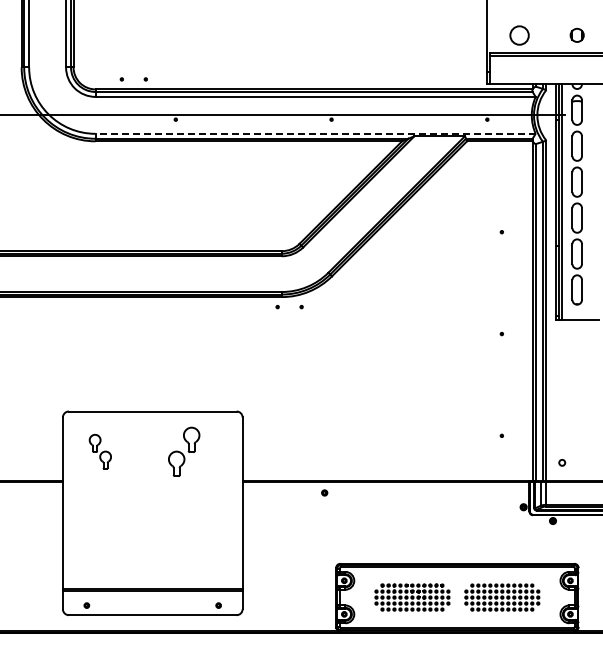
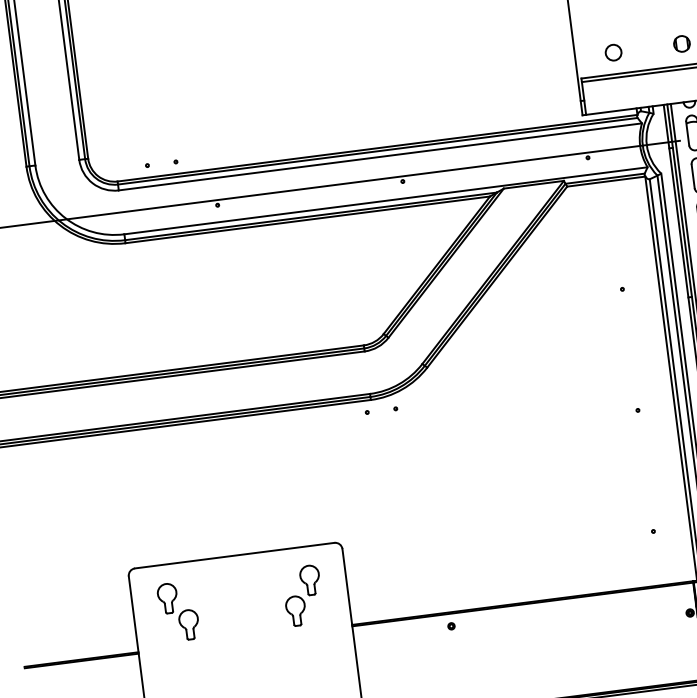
circle: (519, 34) -> (613, 51), size x0.71
line: (315, 133) -> (385, 200), dashed -> solid
part: (100, 451) -> (178, 611), size x1.43
part: (184, 451) -> (303, 595), moved

